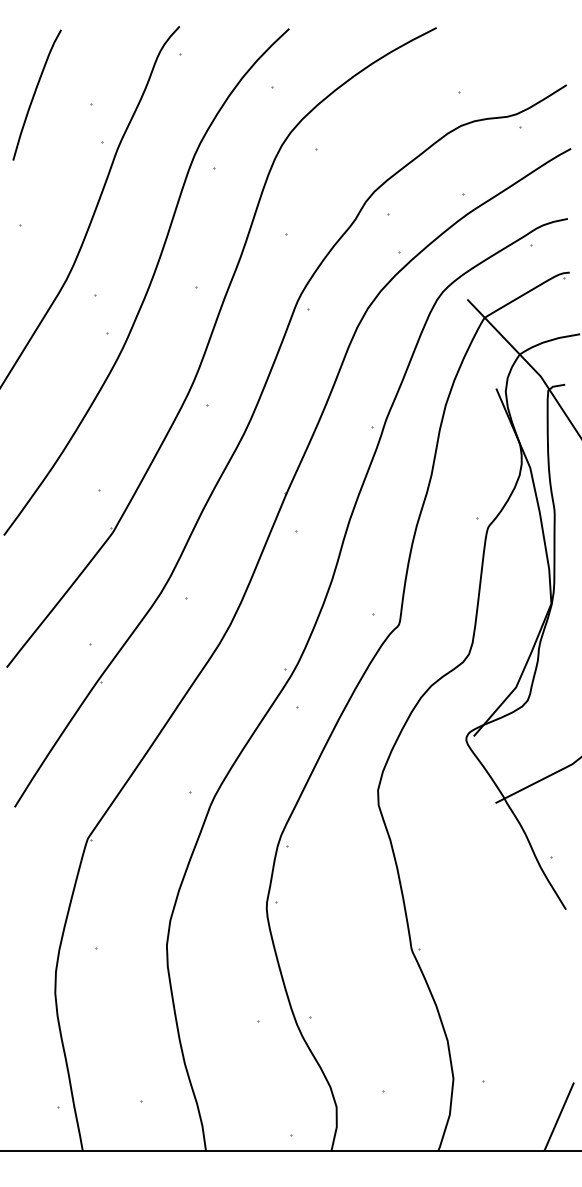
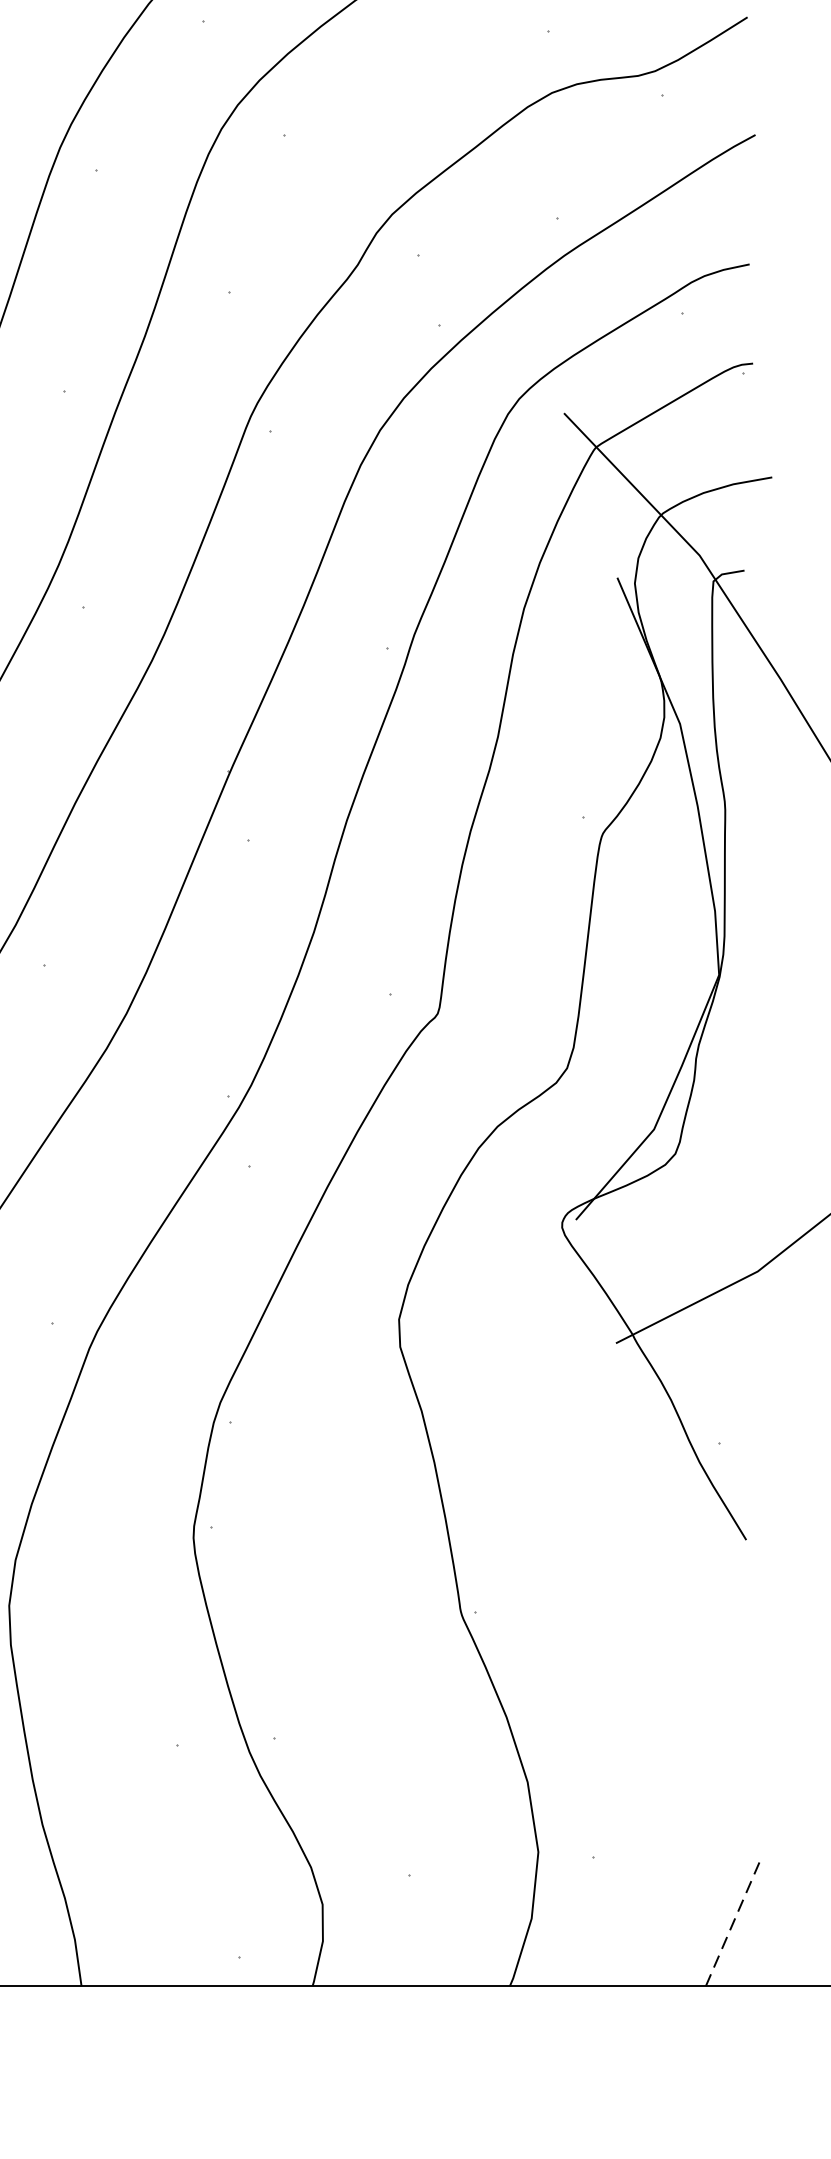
line: (559, 1117) -> (734, 1923), solid -> dashed

